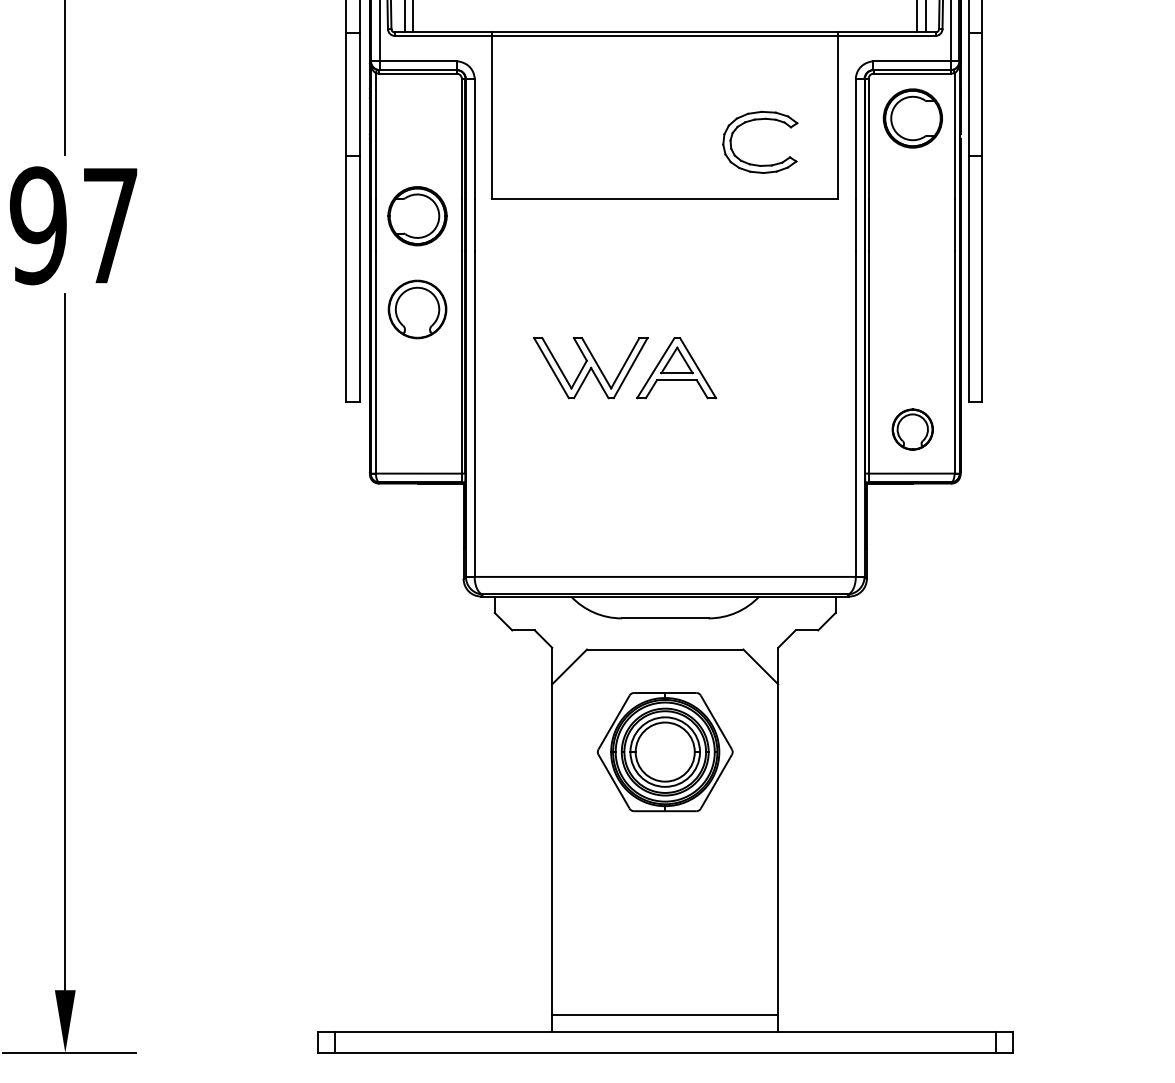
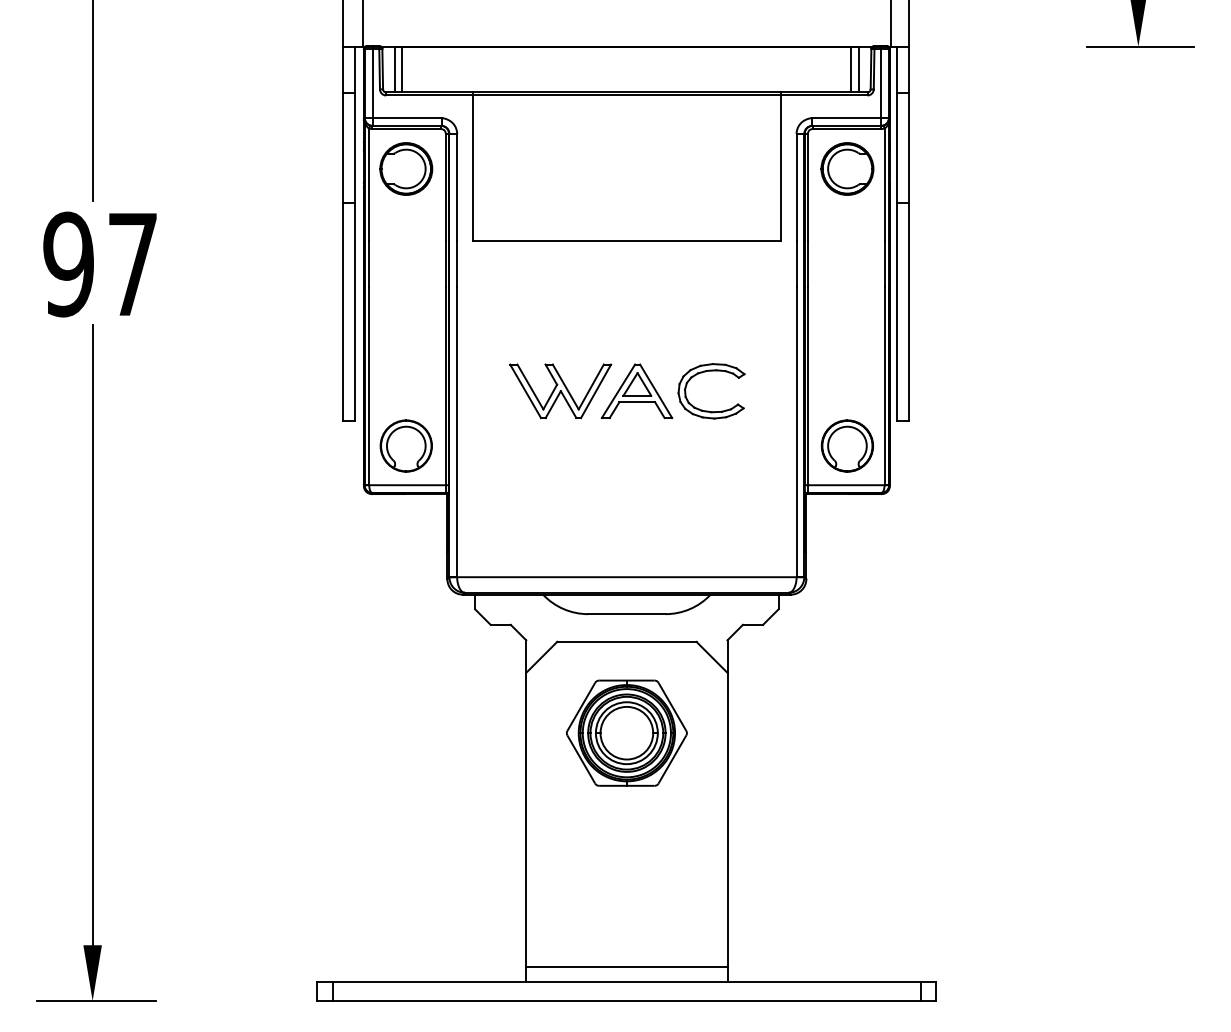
part: (756, 163) -> (708, 410), moved
part: (417, 215) -> (406, 168), moved
part: (416, 308) -> (405, 445), moved
part: (911, 429) -> (846, 445), size x1.43

